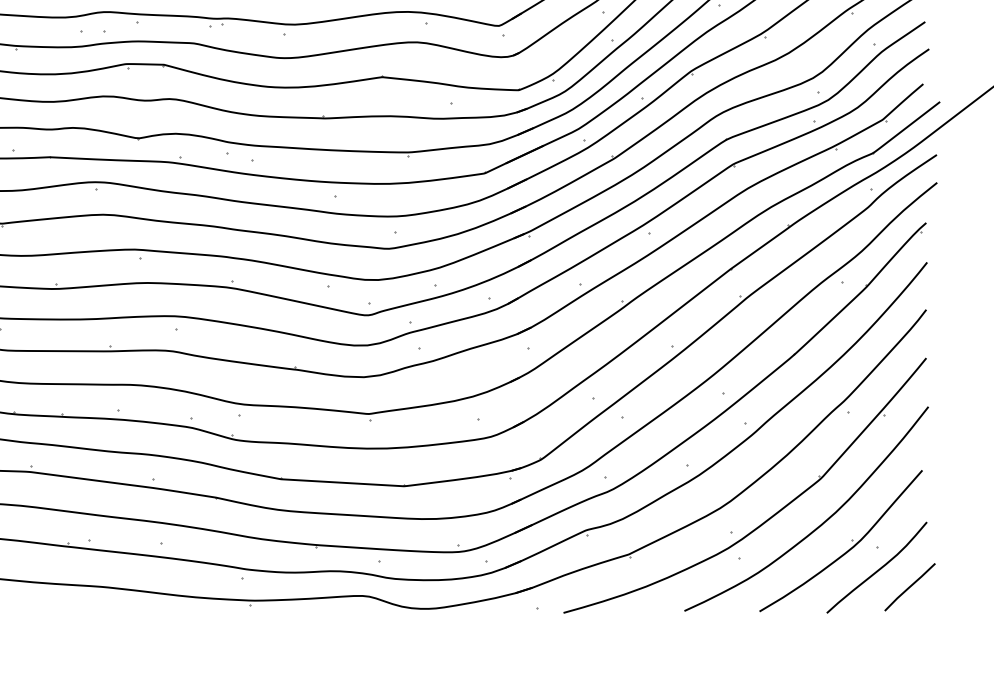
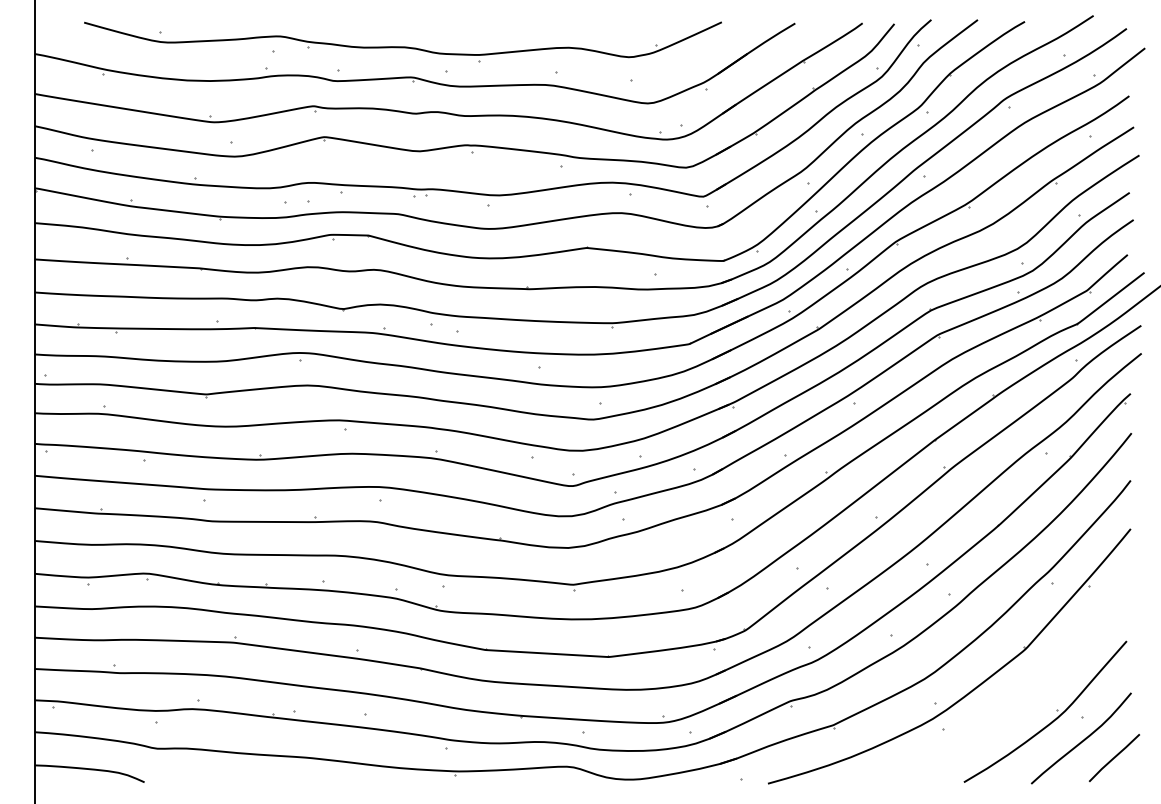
curve: (821, 523) -> (1025, 694), removed

